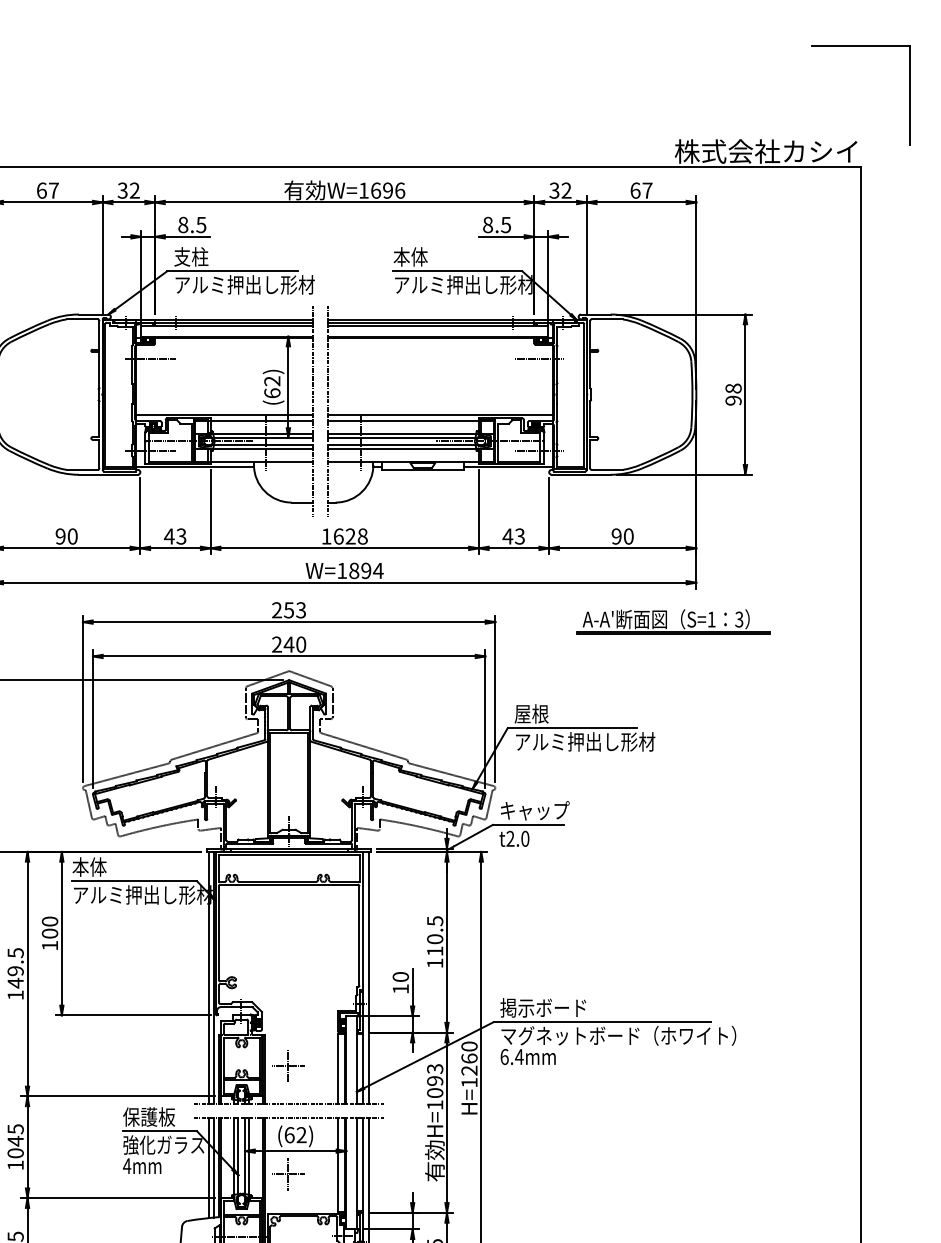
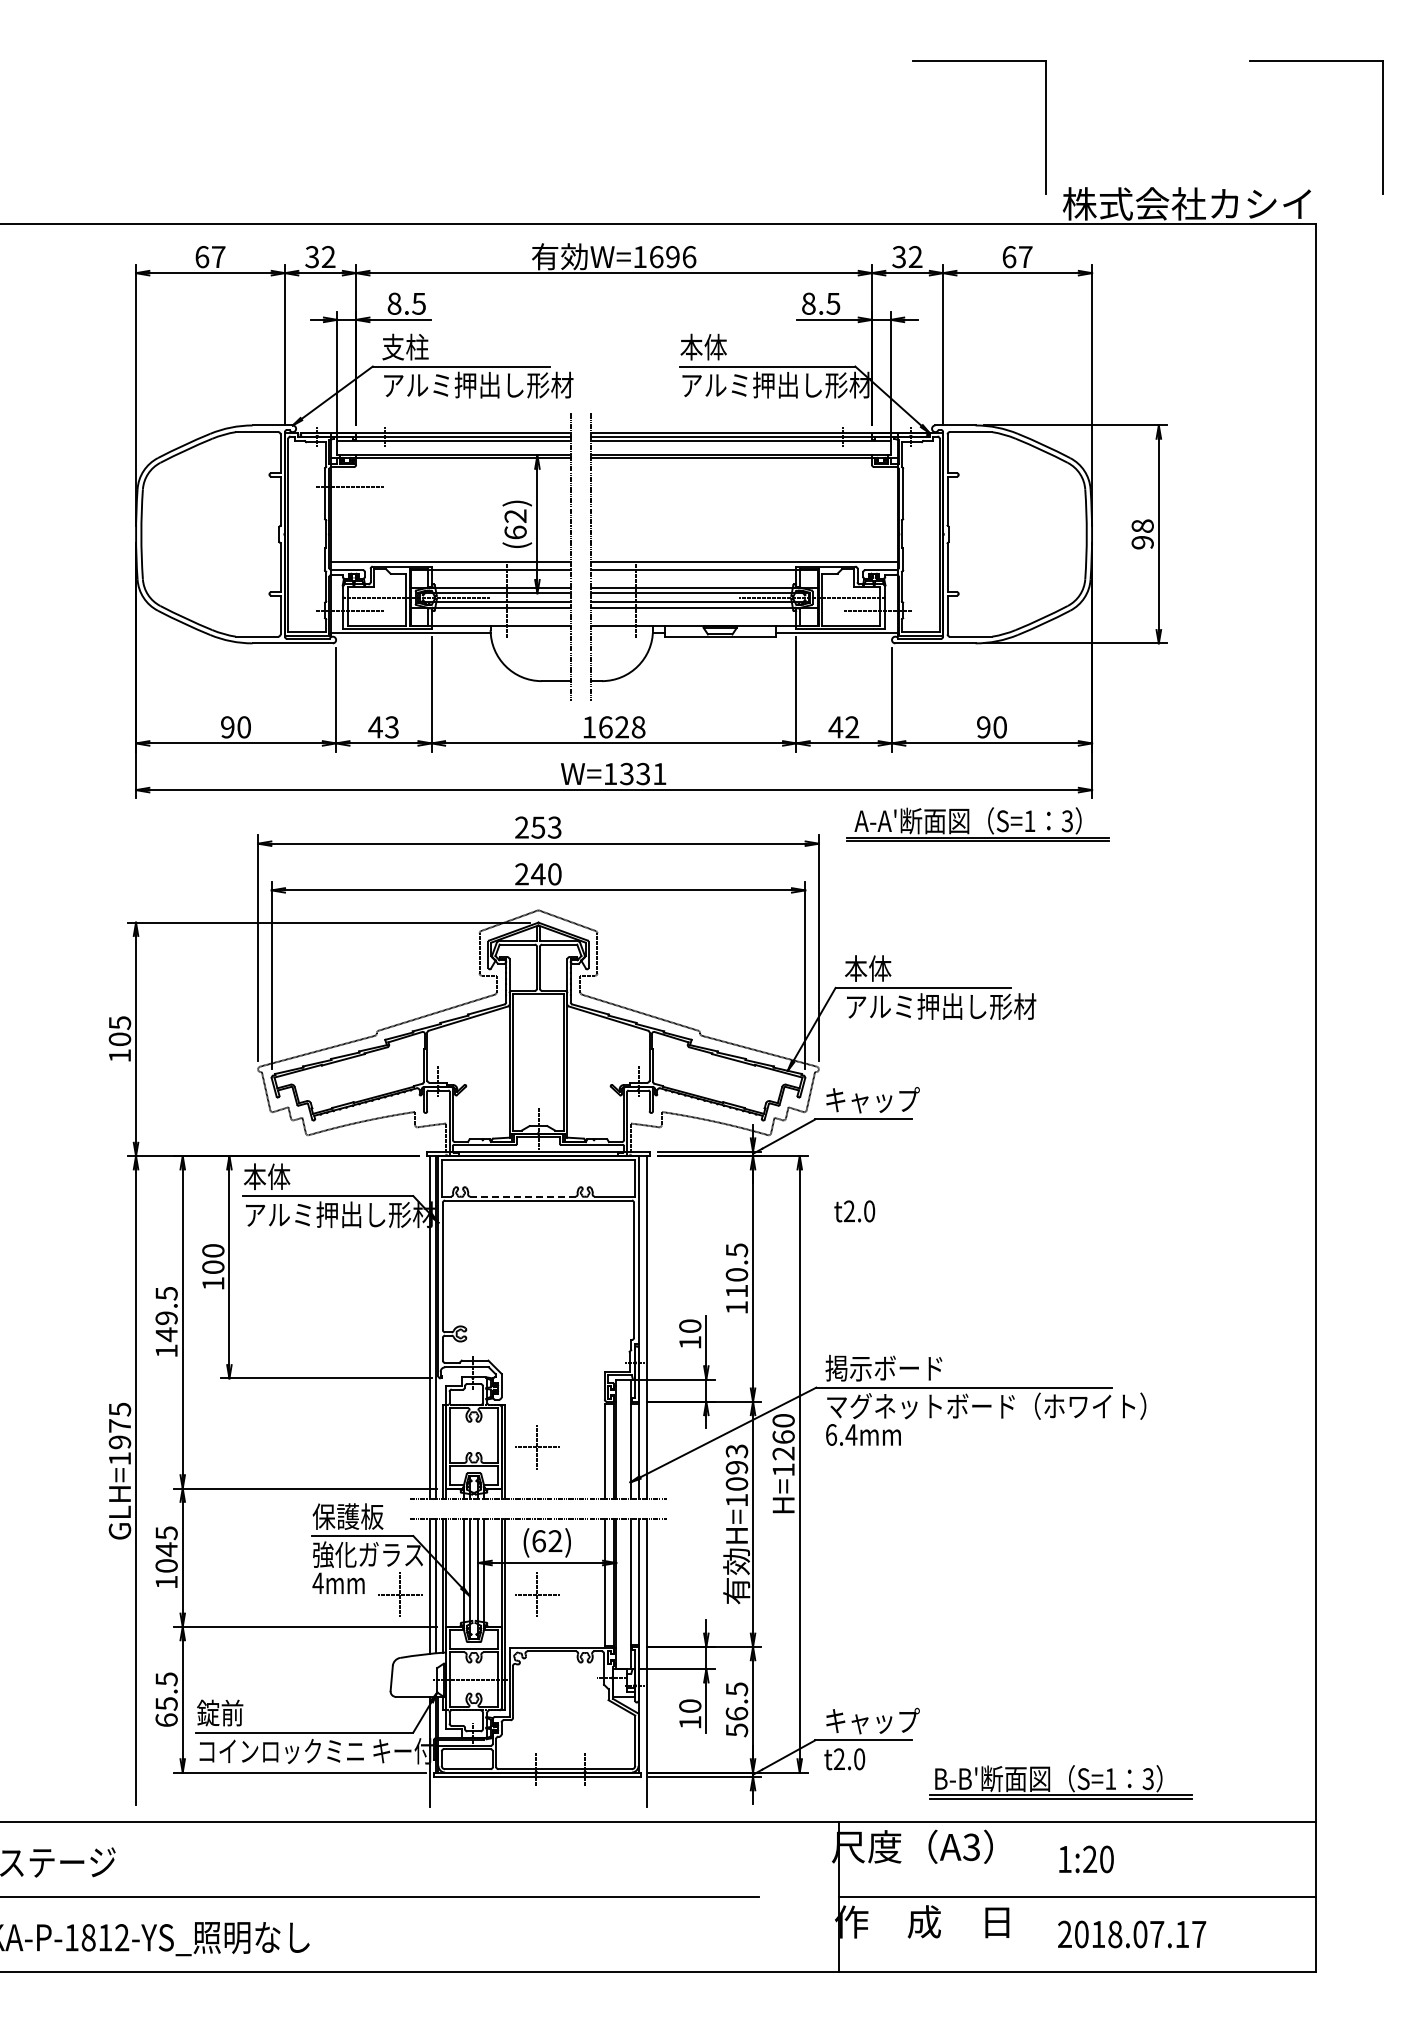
part: (613, 46) -> (979, 61), added
line: (539, 359) -> (878, 486), removed
text: (520, 536) -> (852, 727), 43 -> 42
text: (366, 571) -> (643, 774), W=1894 -> W=1331
part: (667, 621) -> (969, 824), moved
text: (531, 713) -> (868, 968), 屋根 -> 本体
text: (514, 838) -> (854, 1211), moved
line: (277, 881) -> (522, 1196), solid -> dashed
part: (187, 1174) -> (400, 1594), added

